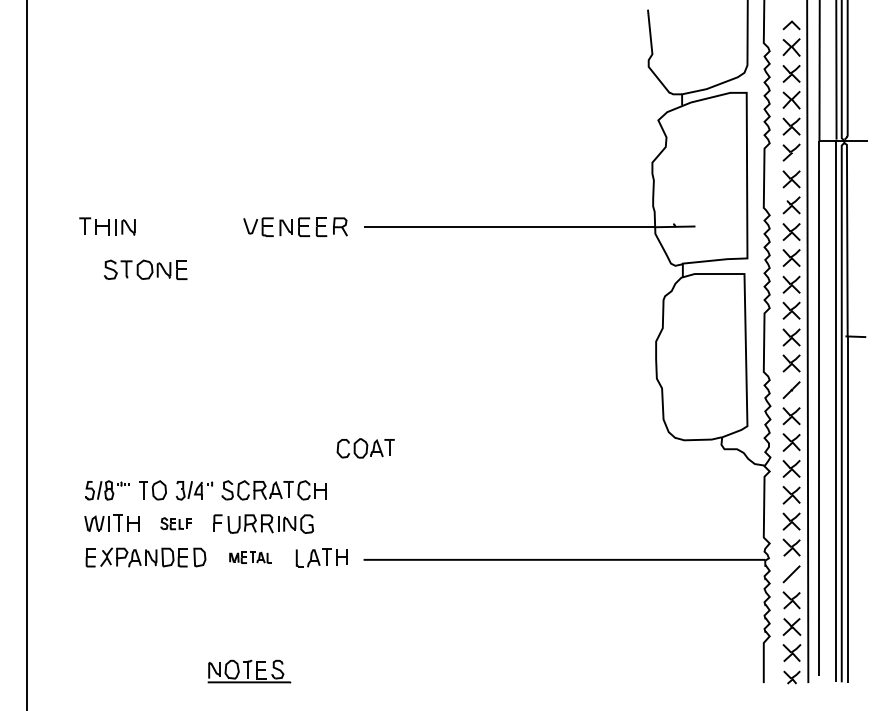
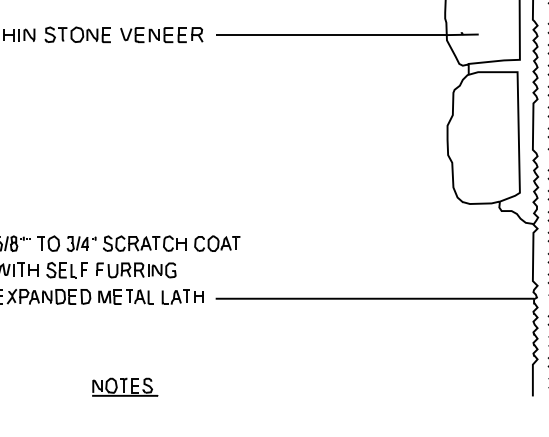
part: (145, 269) -> (77, 34), moved
part: (365, 448) -> (217, 243), moved
part: (176, 523) -> (67, 269), size x1.67
part: (250, 557) -> (126, 296), size x1.67

